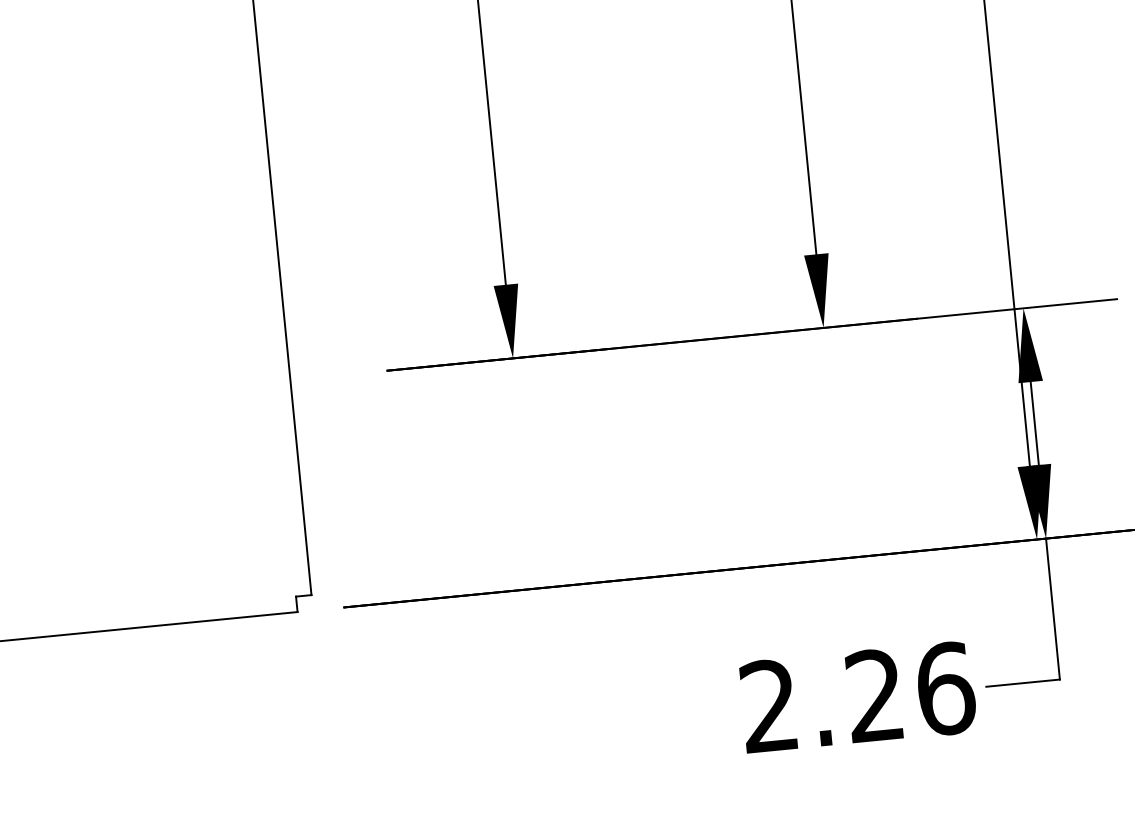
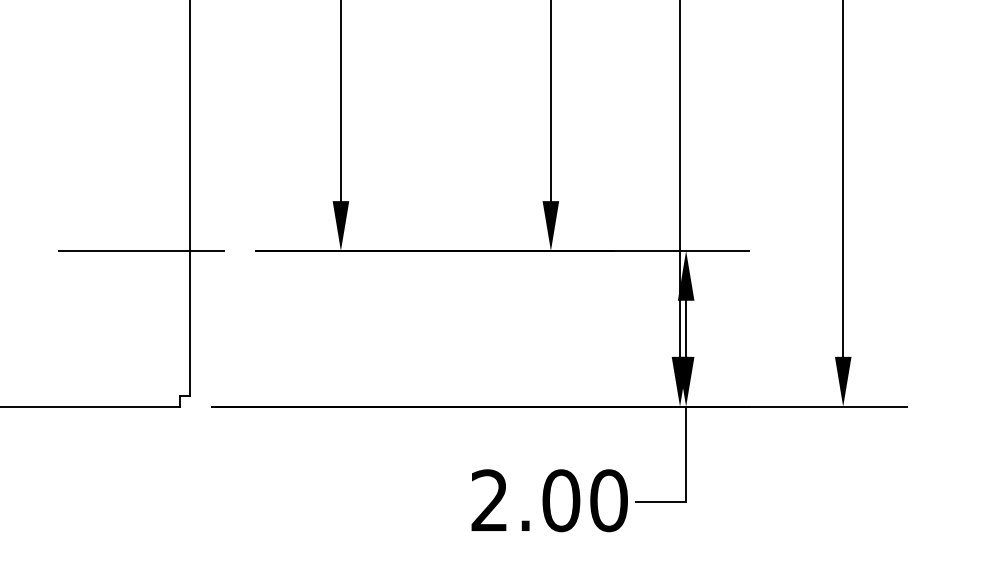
line: (218, 386) -> (141, 250), added
text: (910, 691) -> (585, 500), 2.26 -> 2.00

